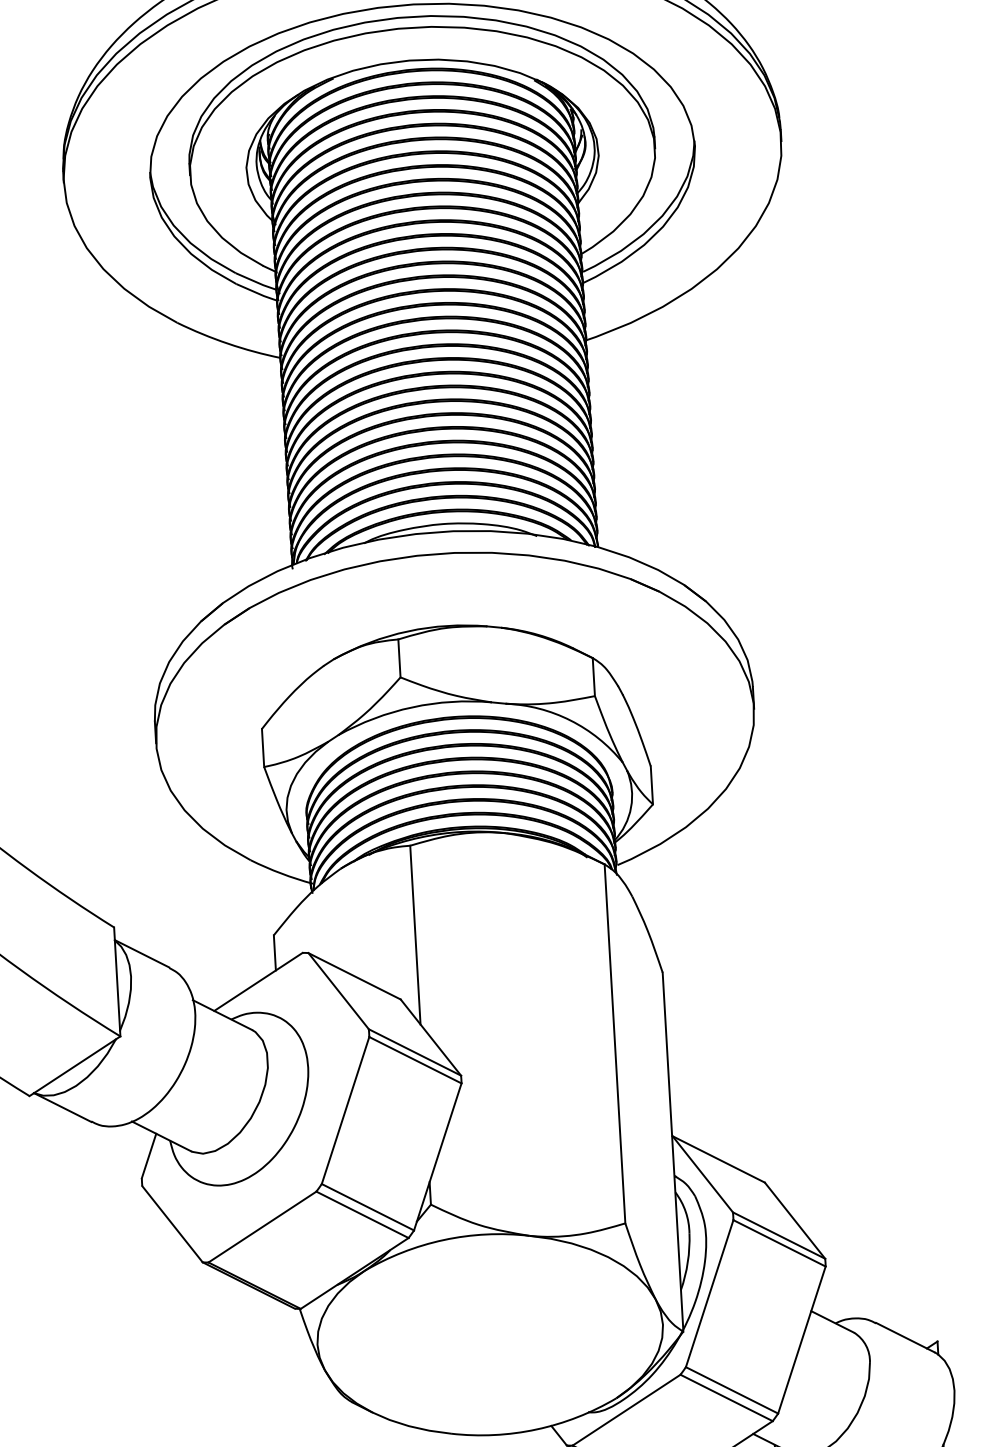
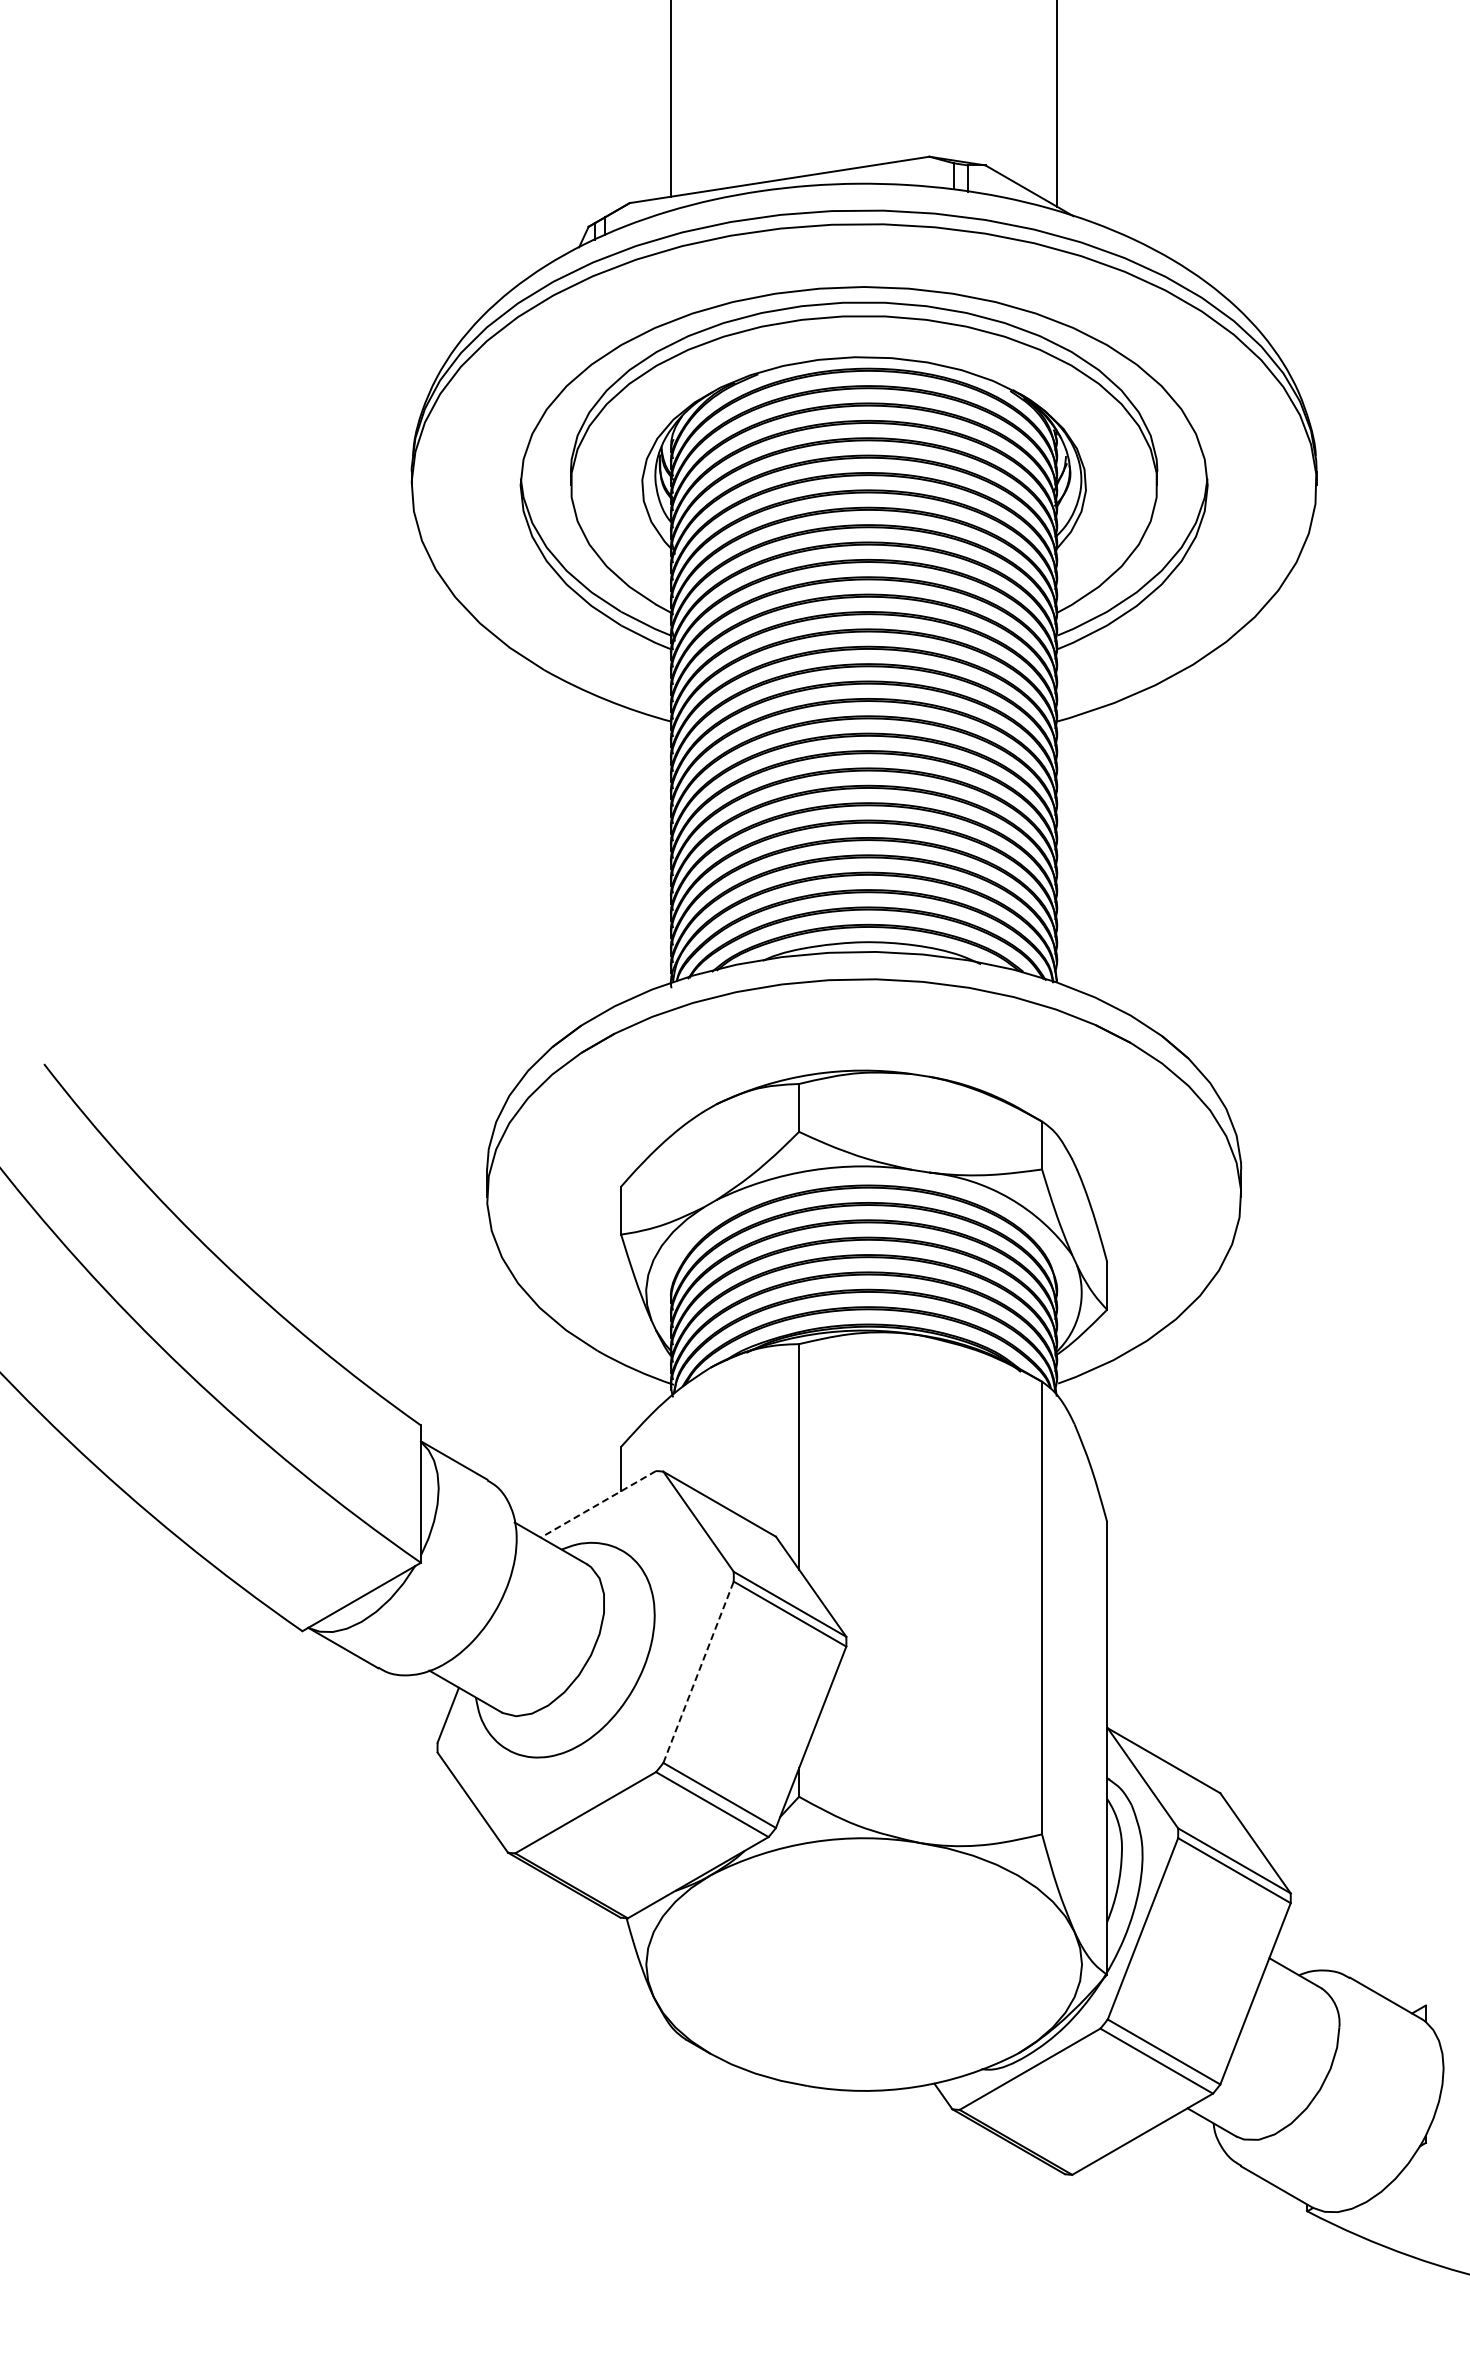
line: (258, 982) -> (598, 1504), solid -> dashed
line: (345, 1109) -> (698, 1671), solid -> dashed

